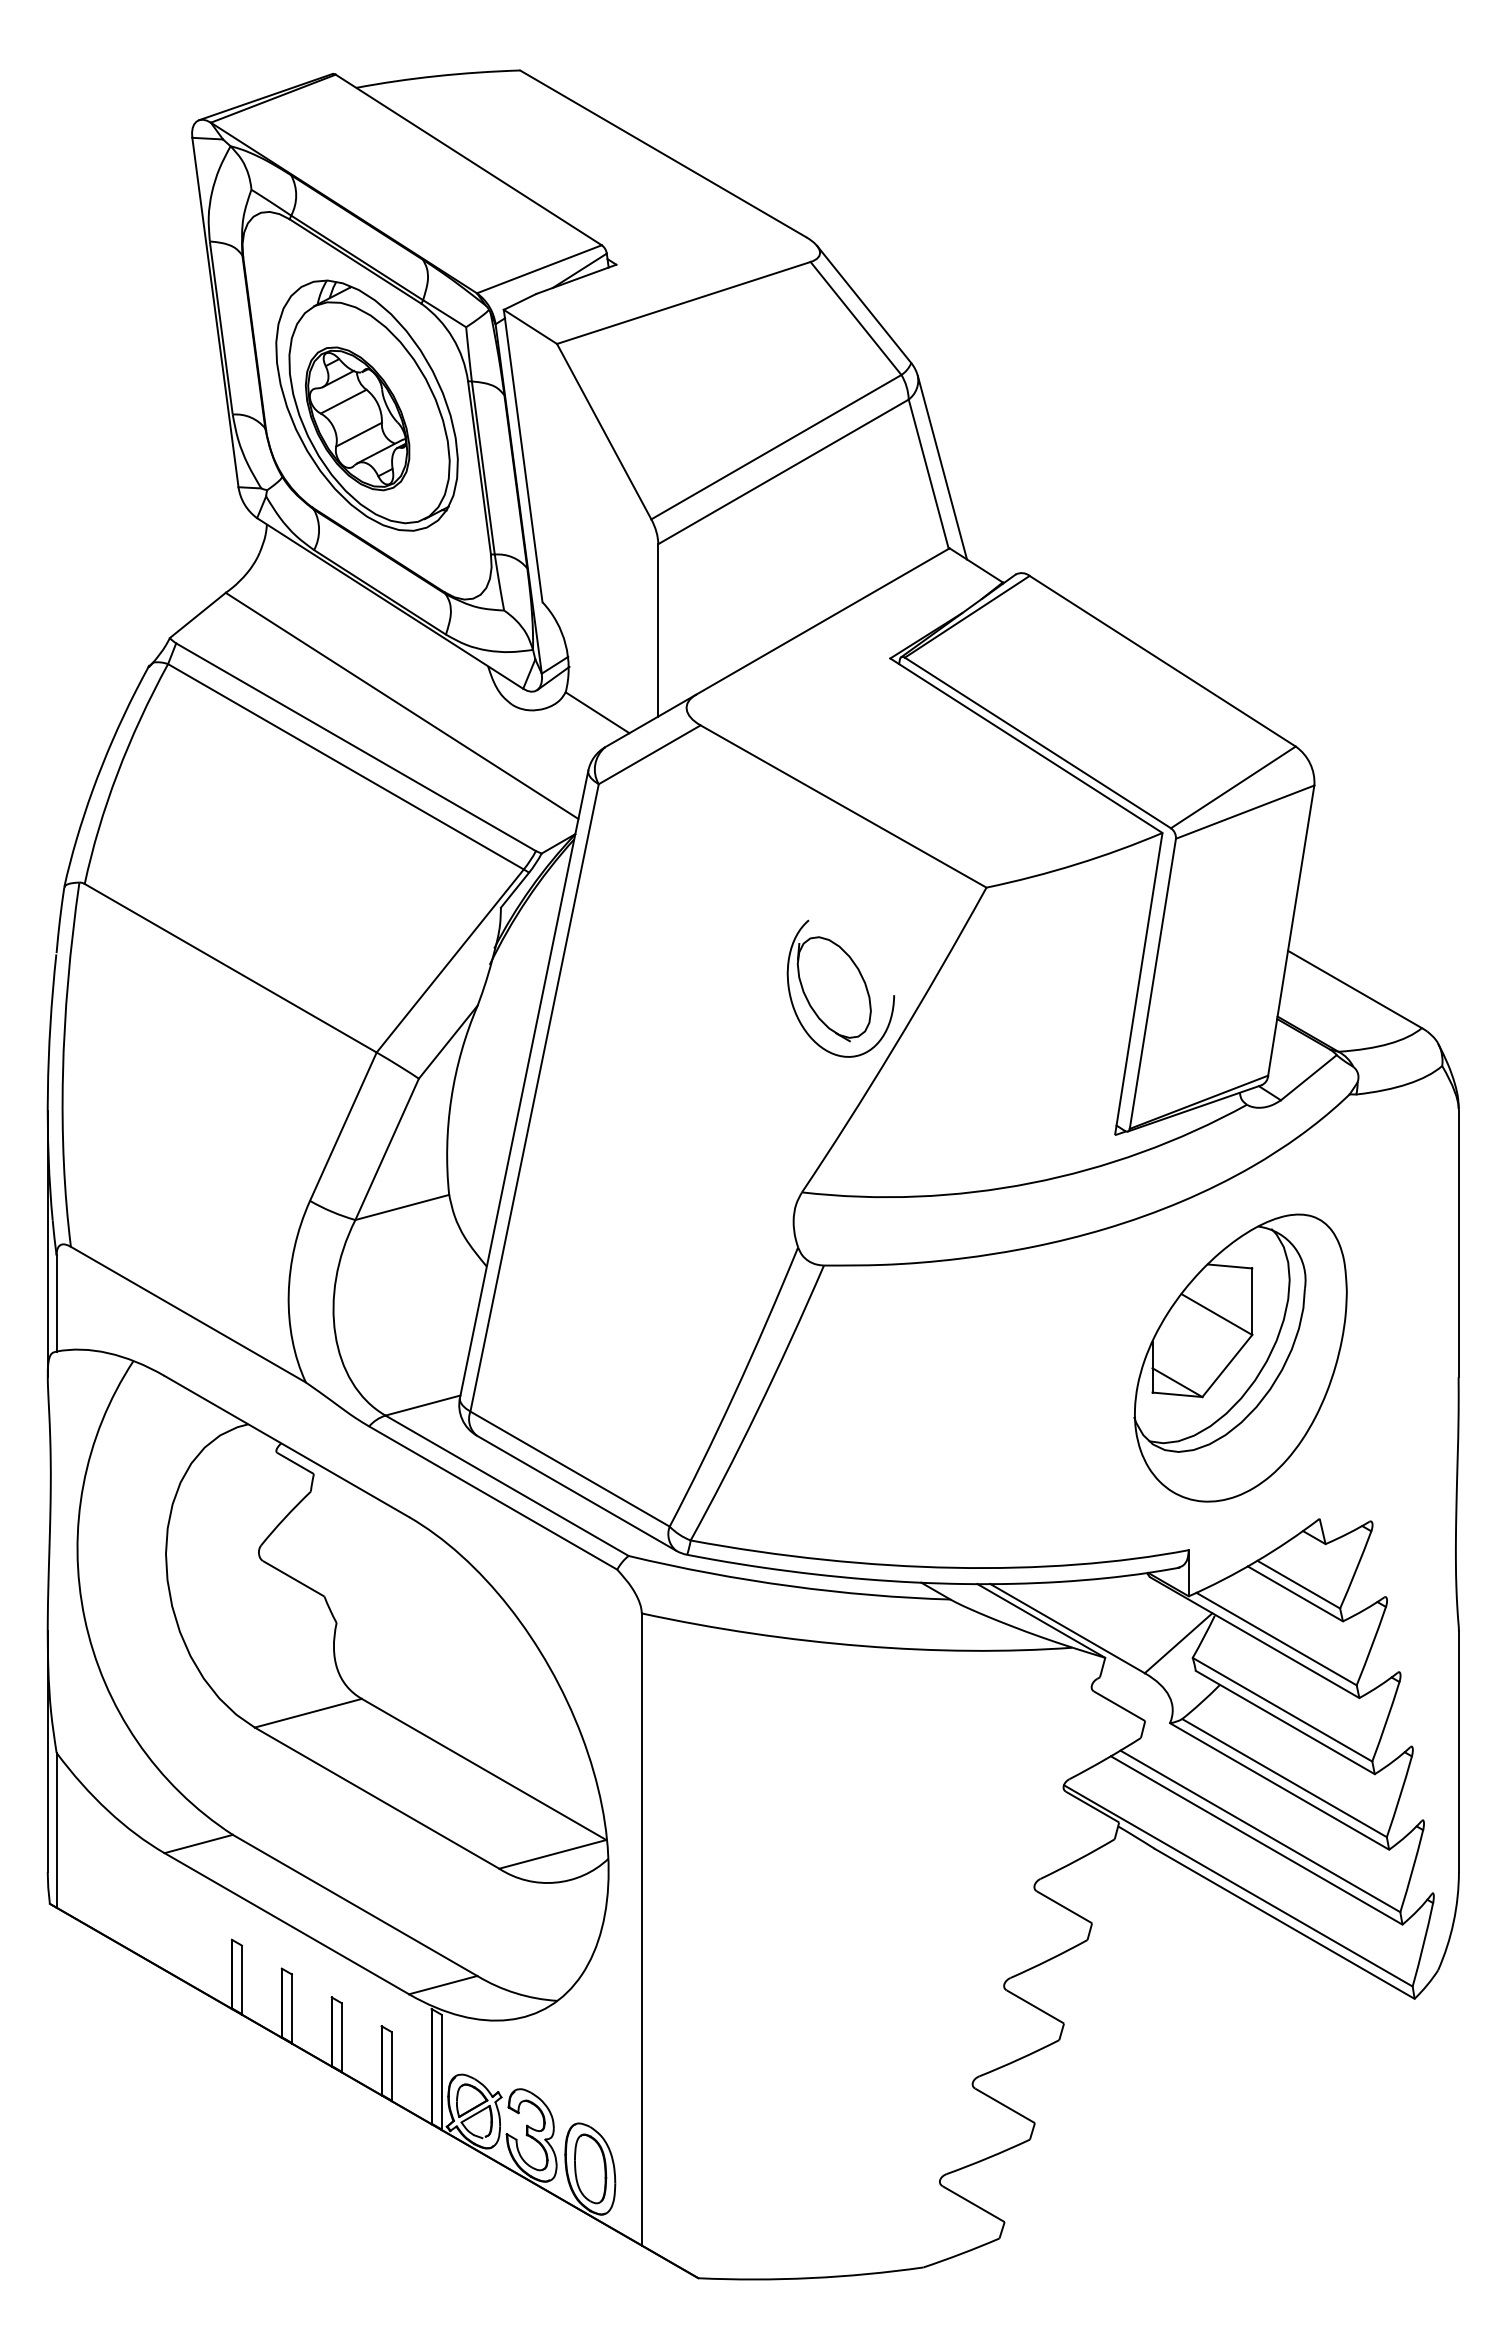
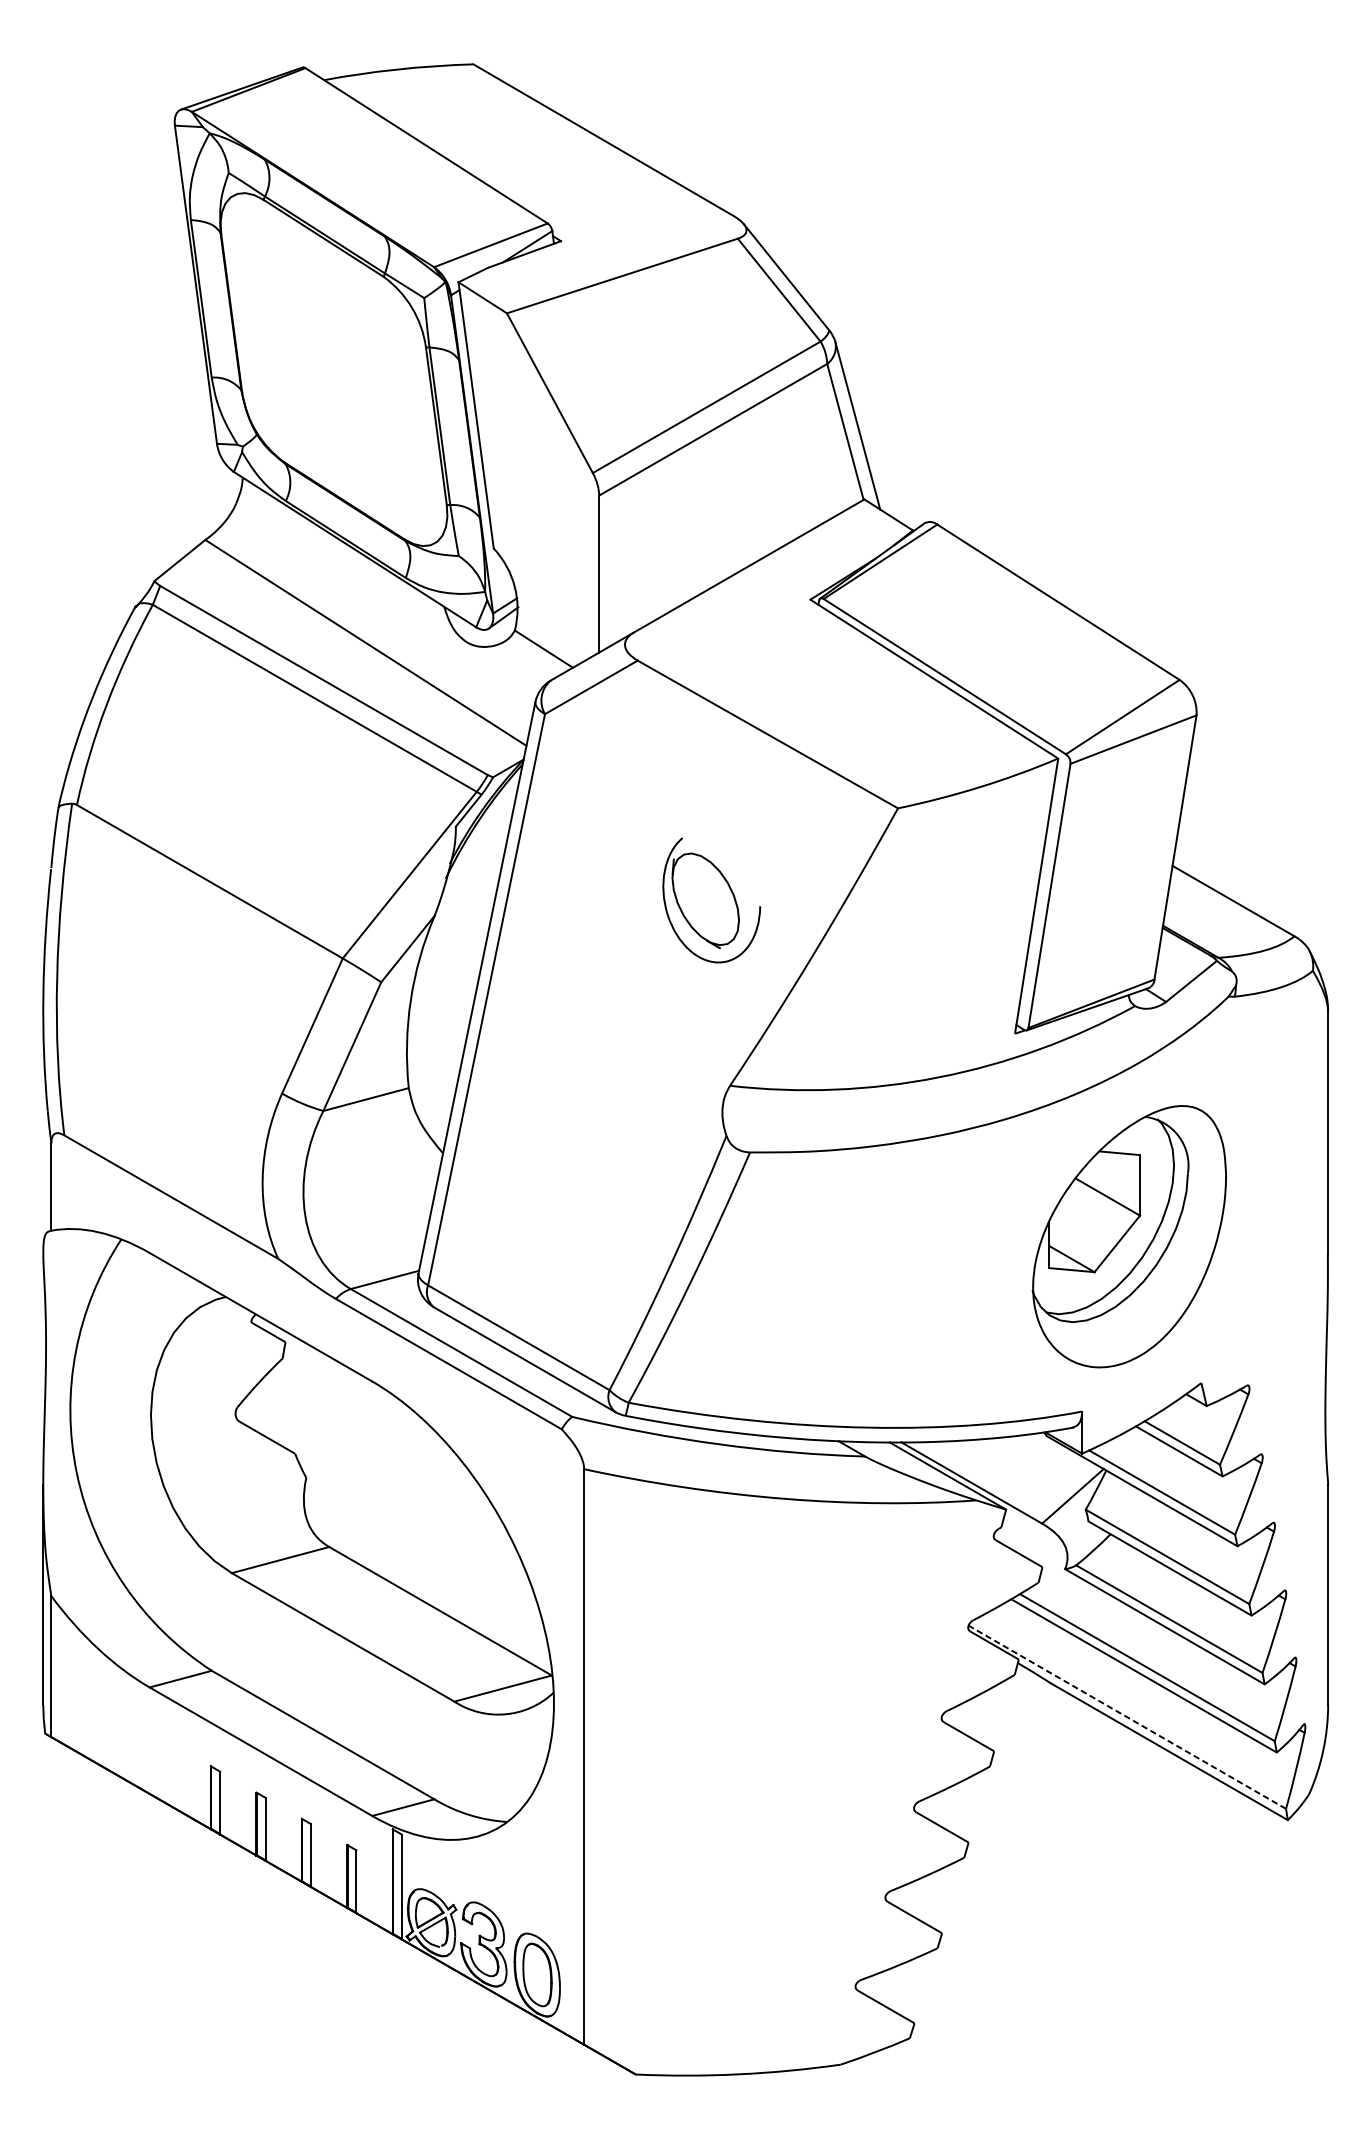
part: (366, 405) -> (333, 369), removed
part: (840, 988) -> (711, 900), moved
line: (47, 1243) -> (43, 1132), removed
line: (1237, 1885) -> (1126, 1716), solid -> dashed

